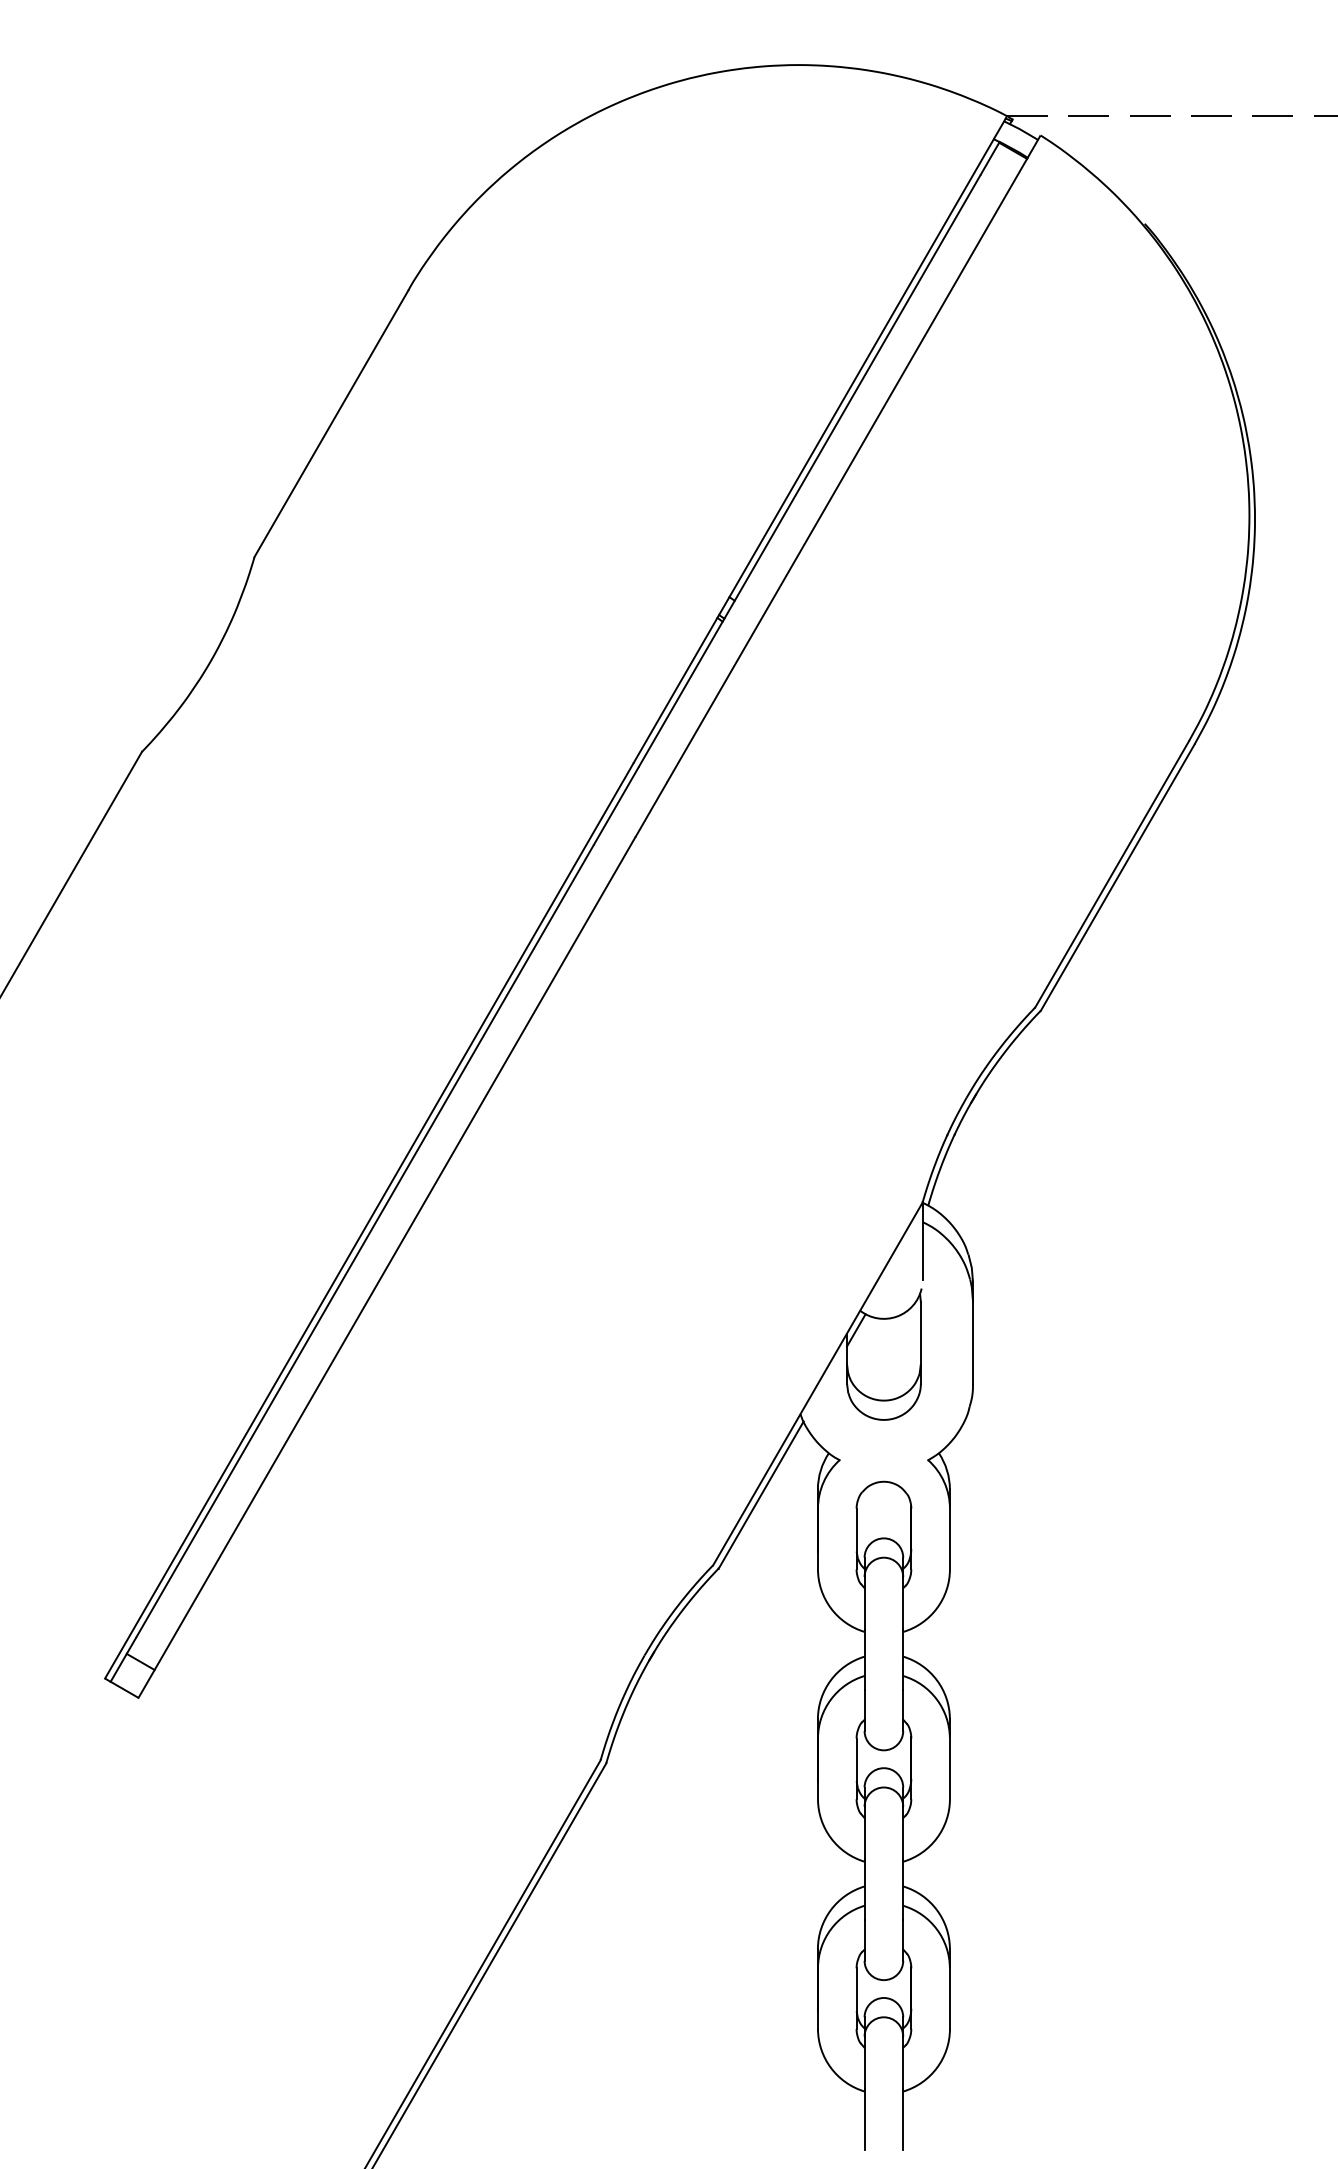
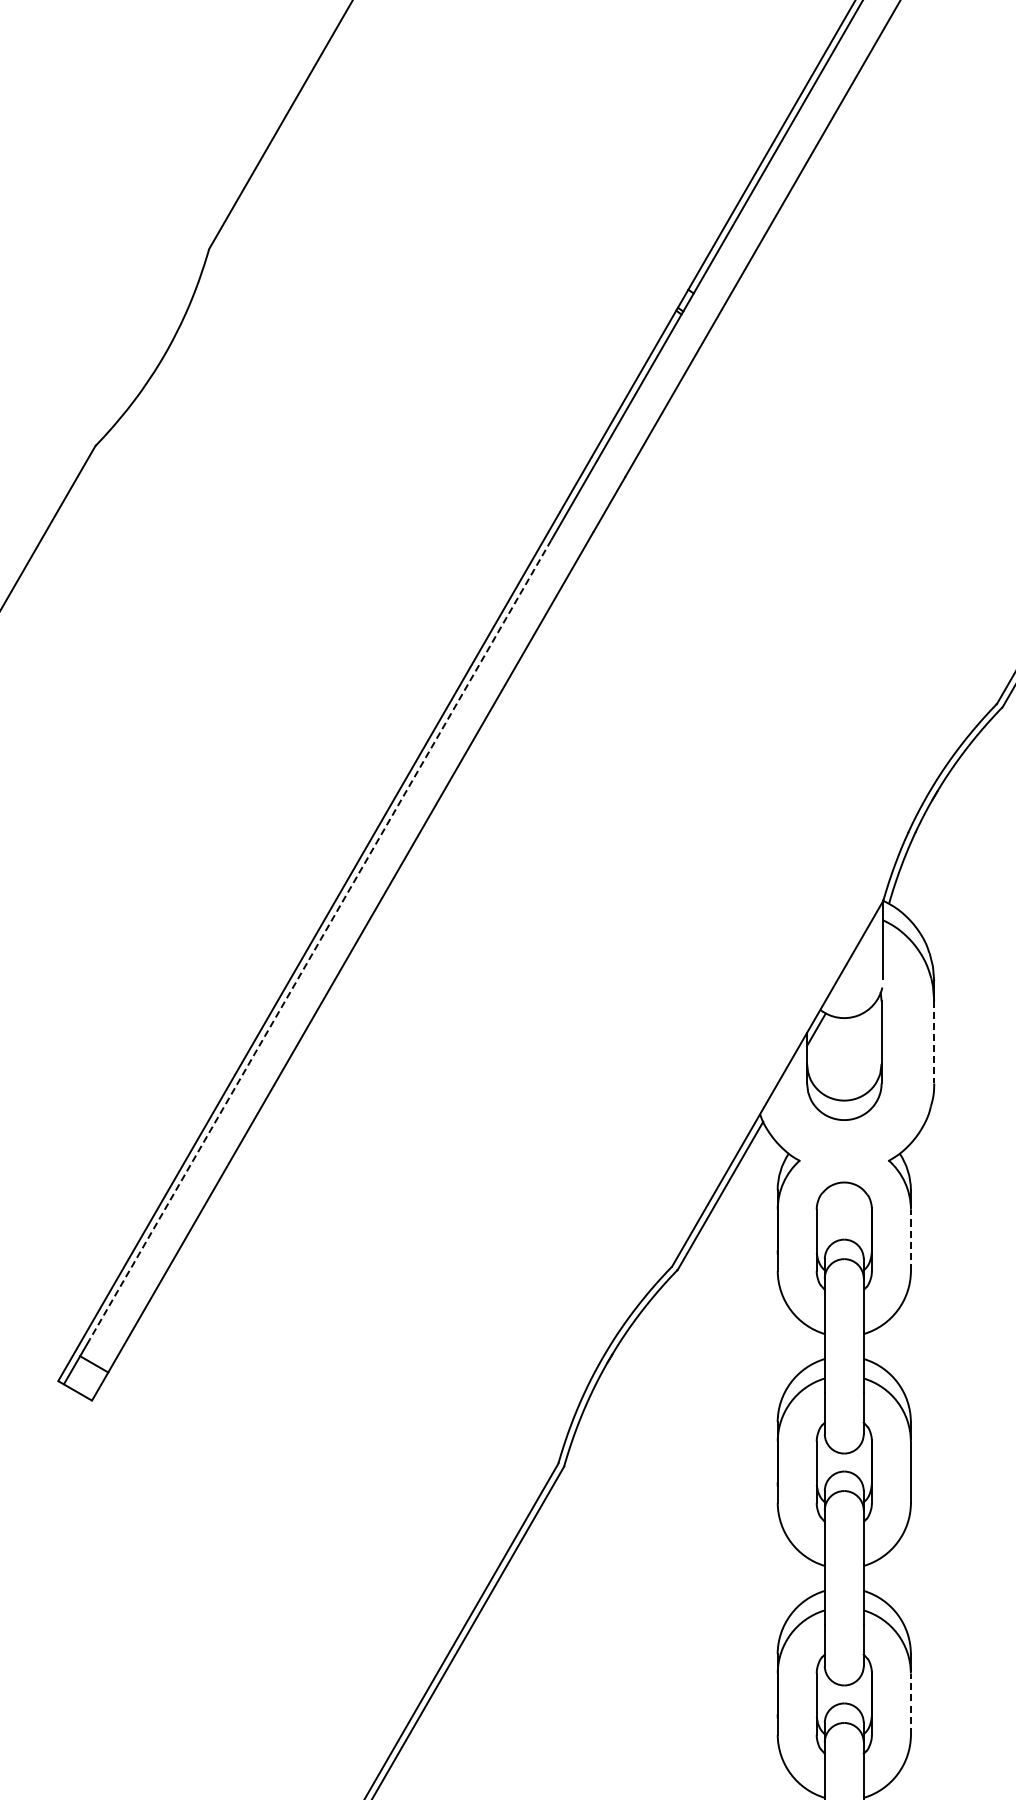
line: (364, 1241) -> (320, 940), solid -> dashed
line: (973, 1342) -> (934, 1041), solid -> dashed
line: (949, 1538) -> (910, 1239), solid -> dashed
line: (949, 1998) -> (910, 1703), solid -> dashed

